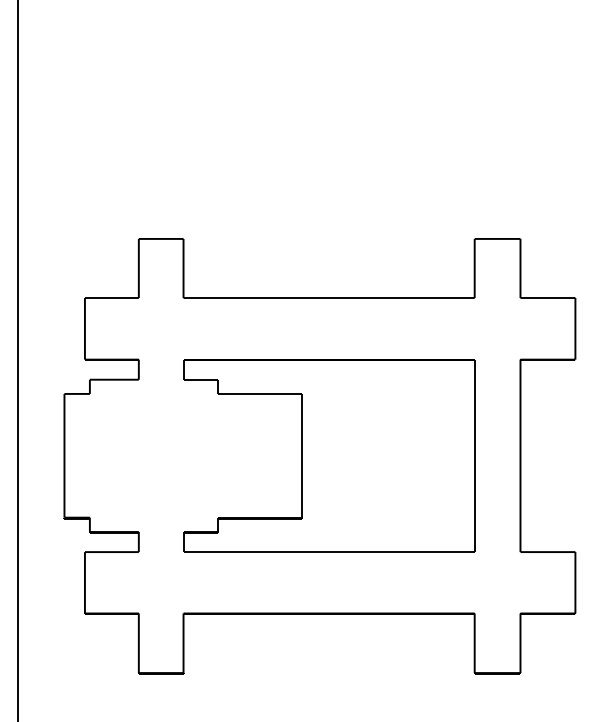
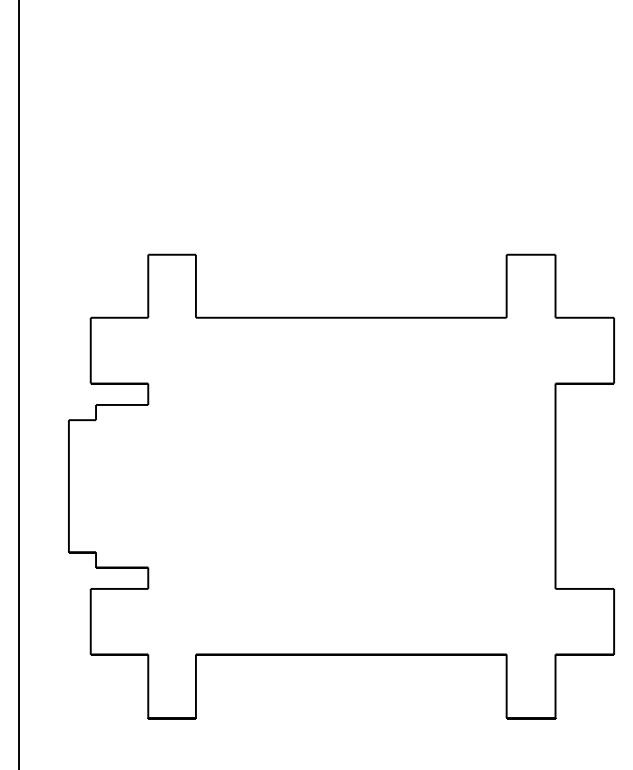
part: (329, 456) -> (351, 486), removed

